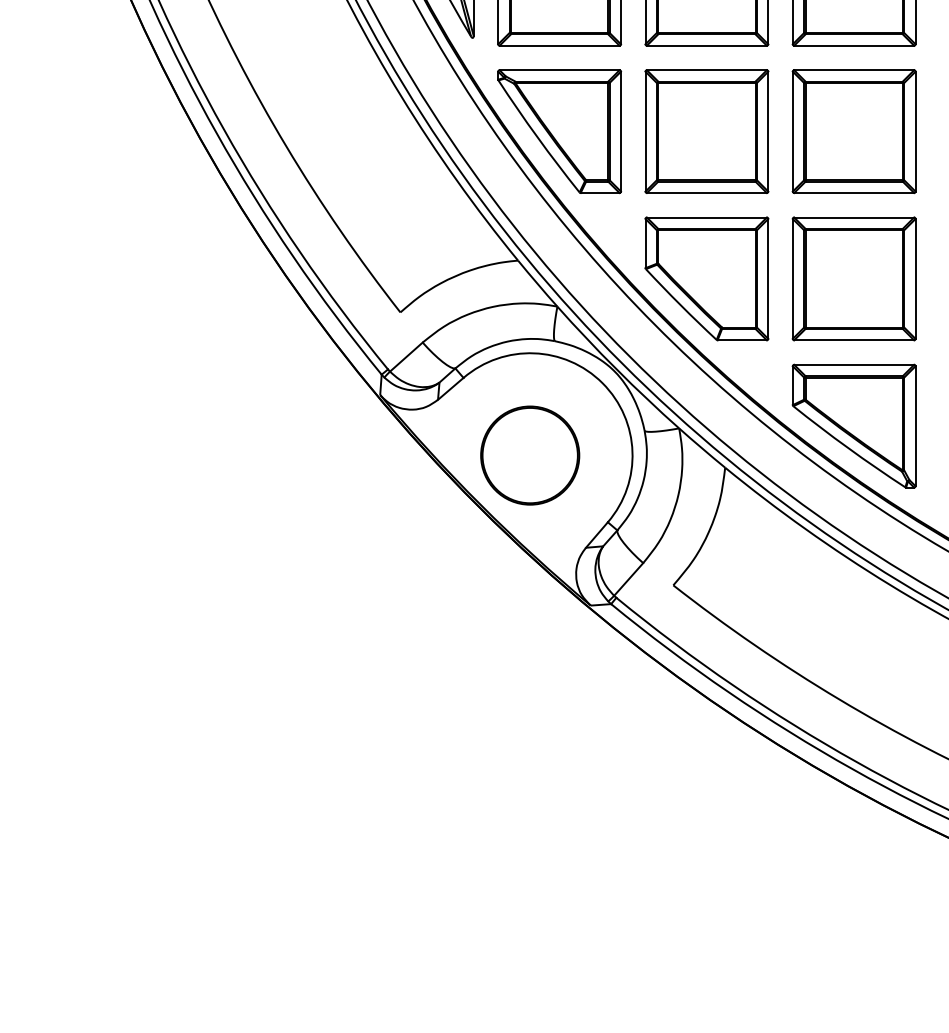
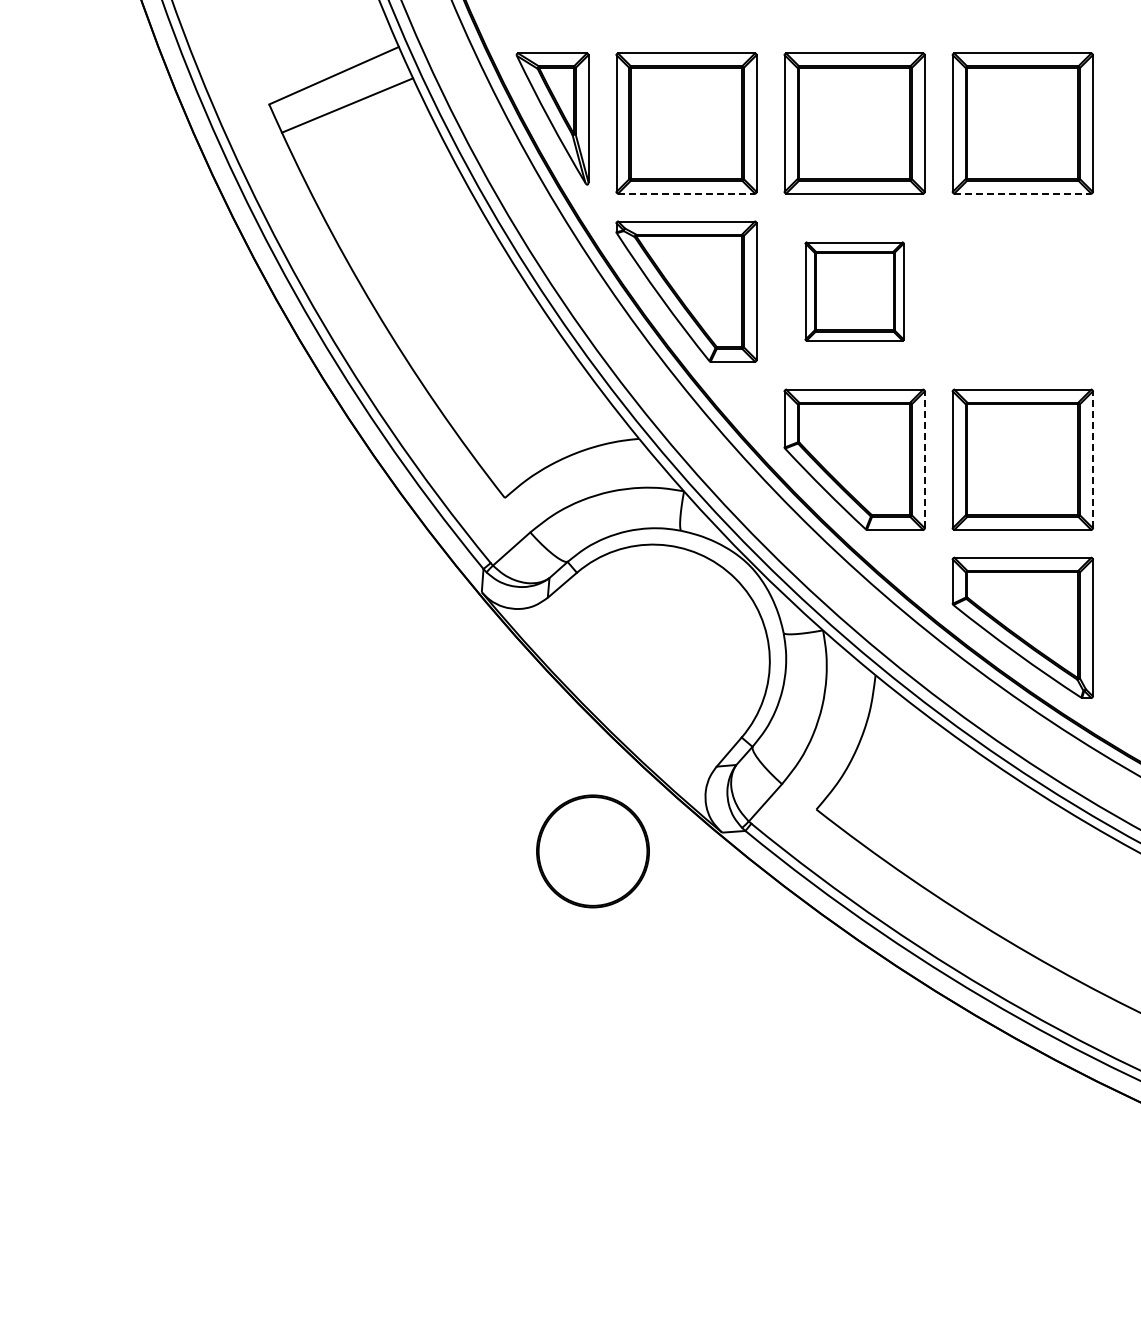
line: (560, 45) -> (687, 193), solid -> dashed
line: (854, 45) -> (1023, 193), solid -> dashed
part: (706, 131) -> (854, 291), size x0.7
part: (853, 131) -> (1022, 291), removed
line: (768, 278) -> (924, 459), solid -> dashed
line: (915, 278) -> (1092, 459), solid -> dashed
circle: (529, 455) -> (592, 851), moved

